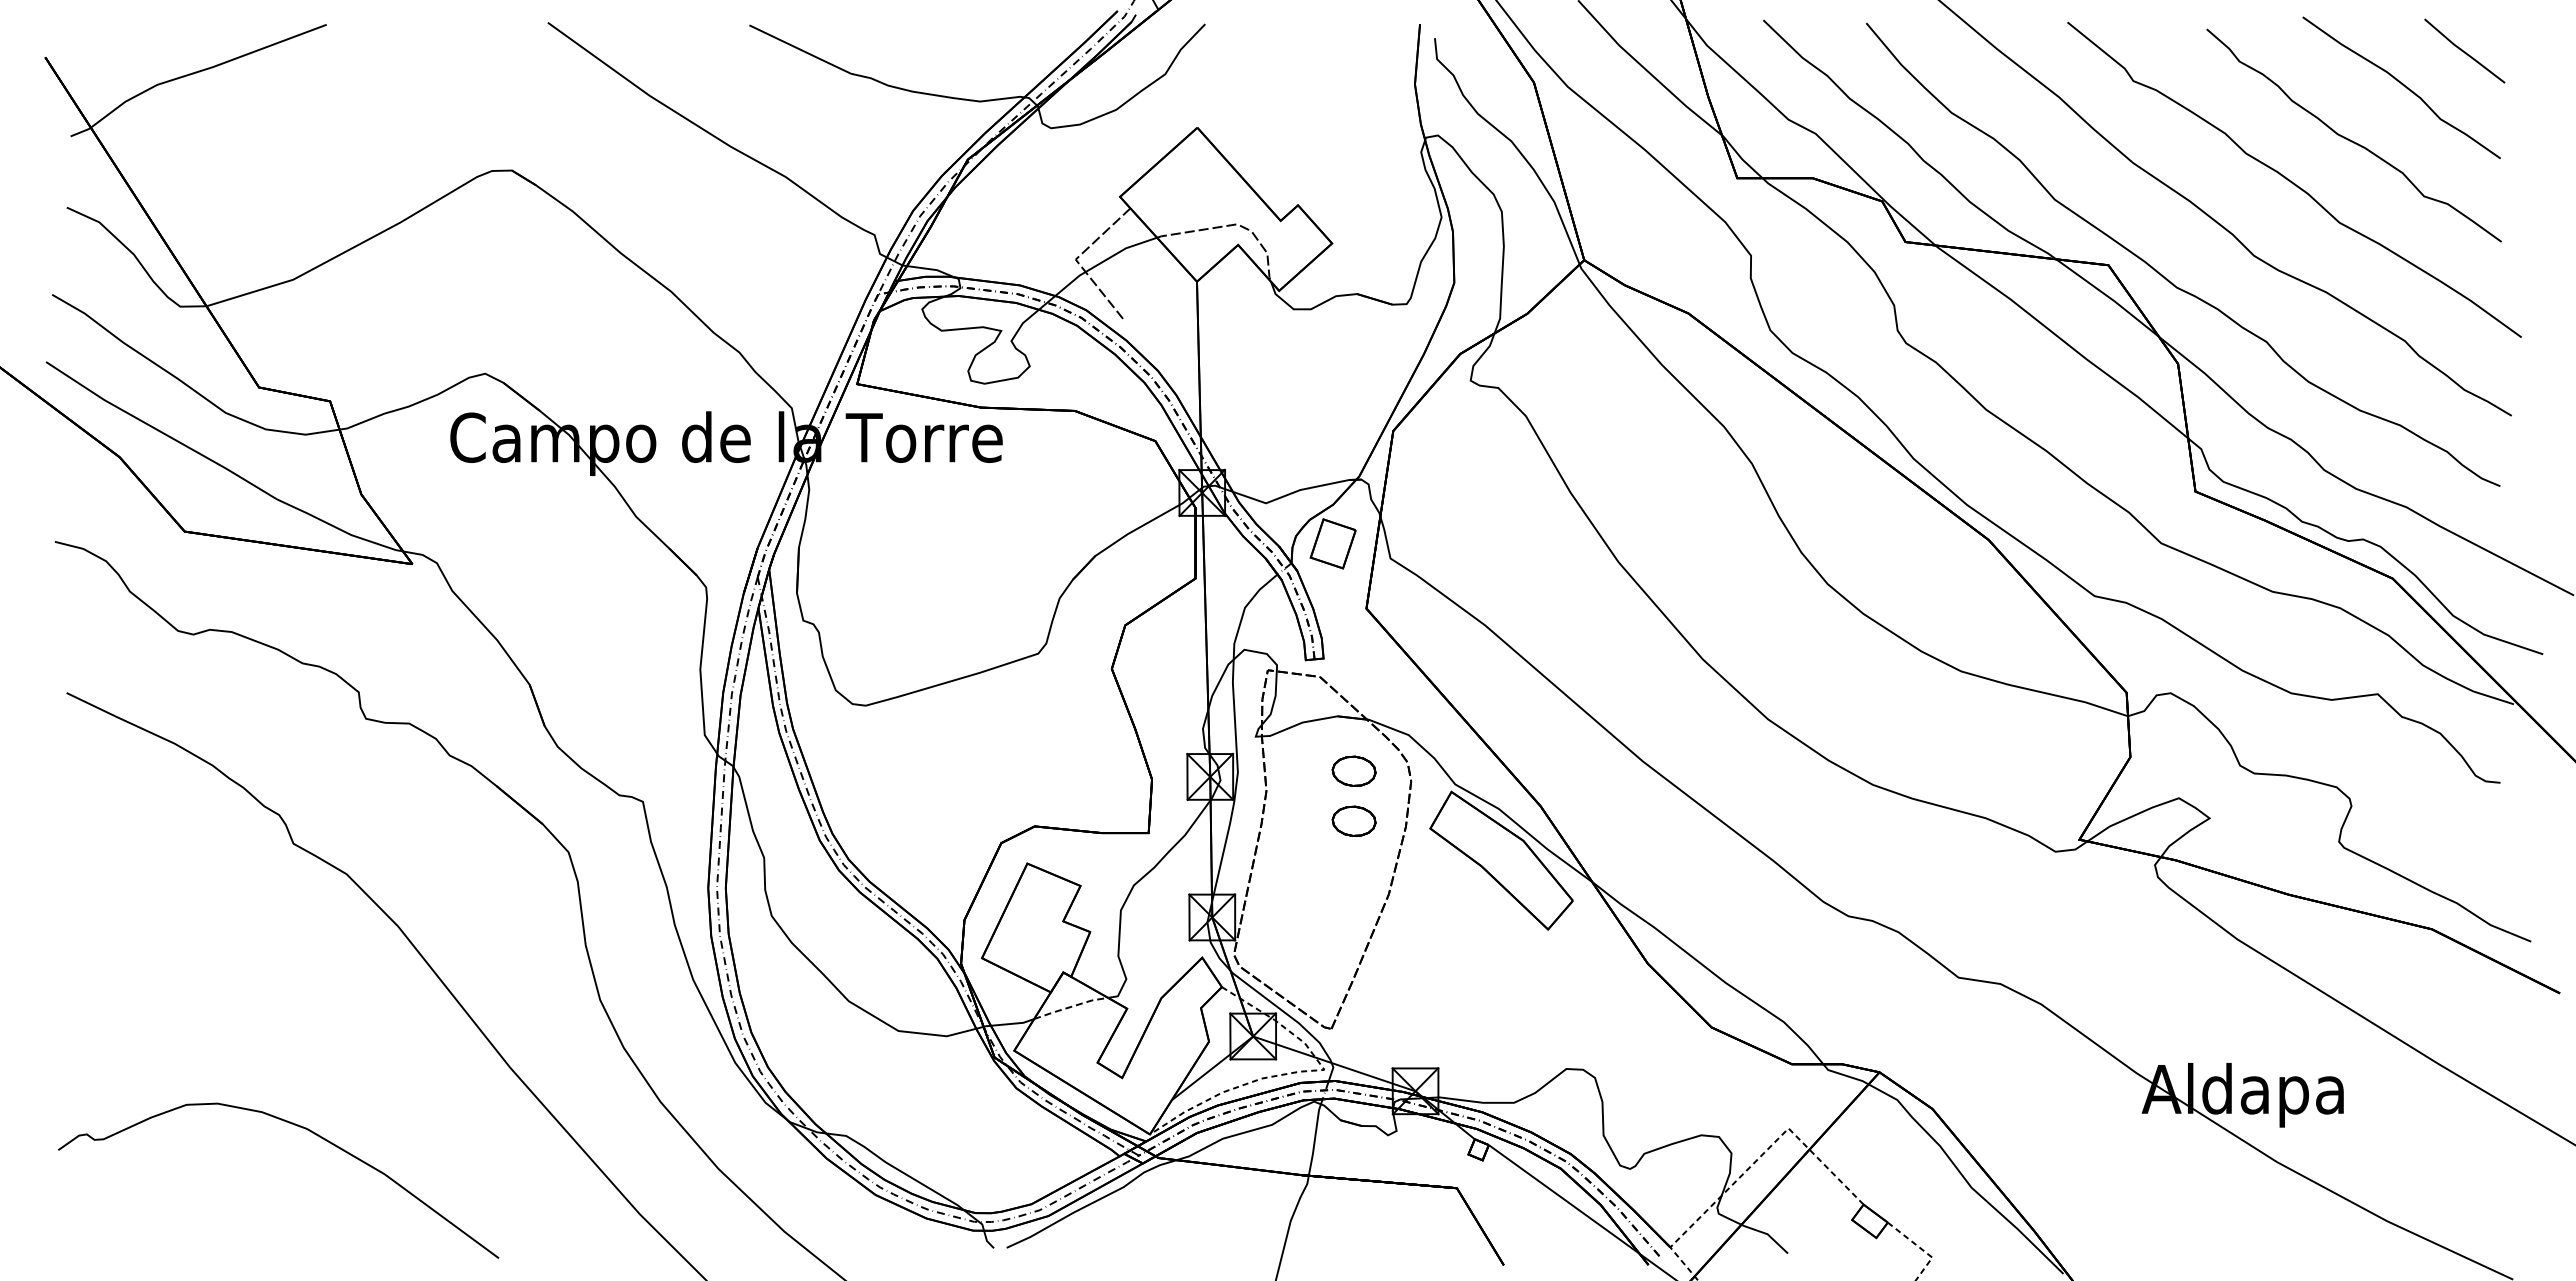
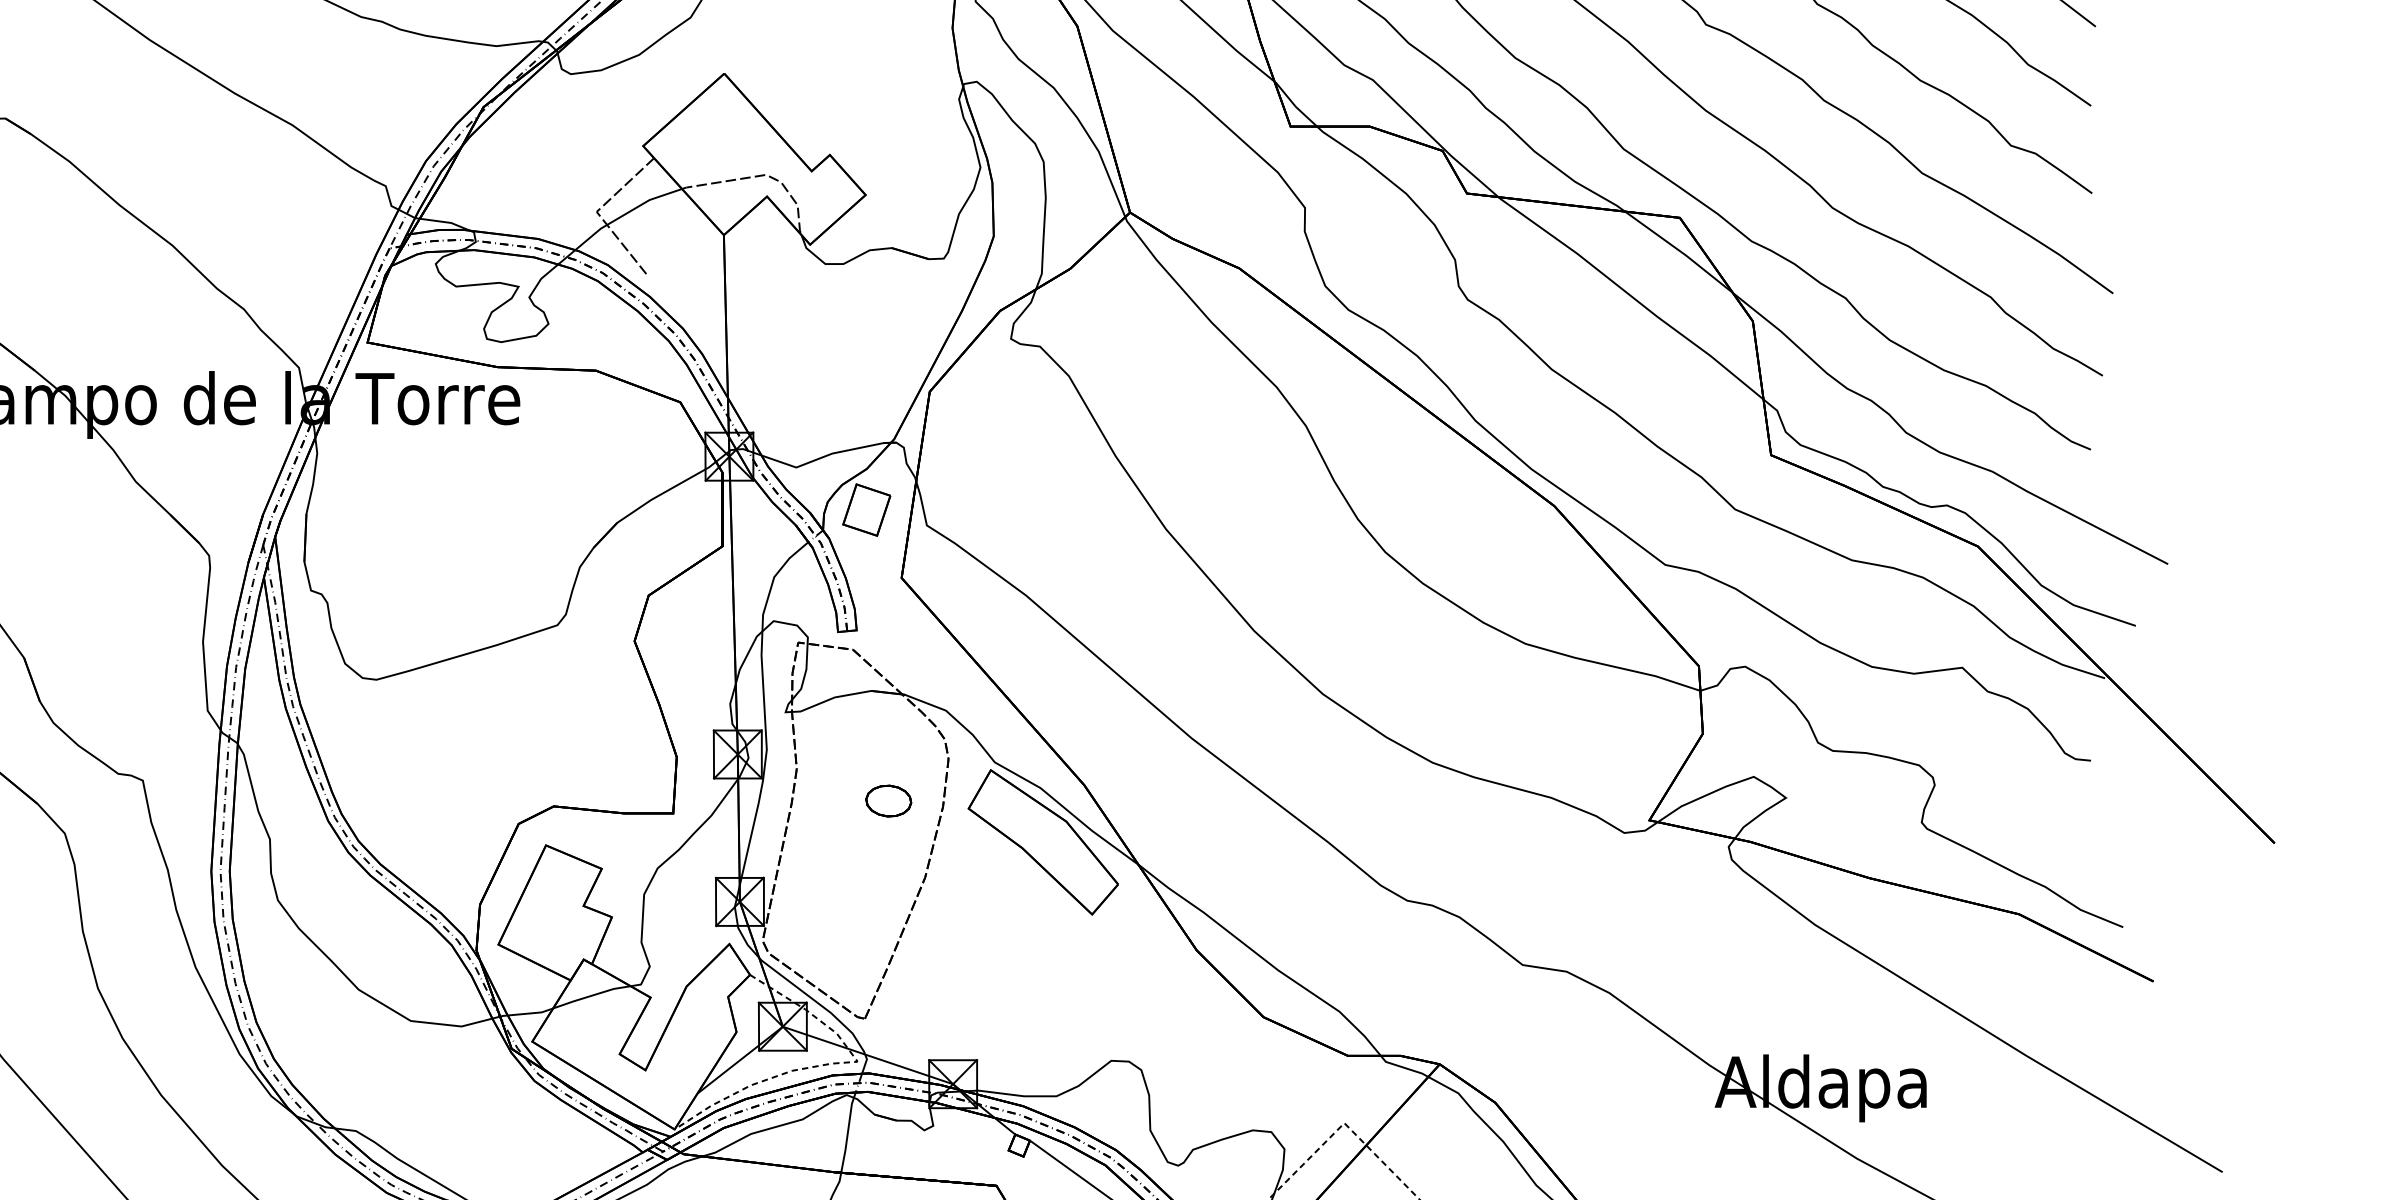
part: (1353, 770) -> (888, 747), removed
line: (1071, 1006) -> (592, 995), dashed -> solid

